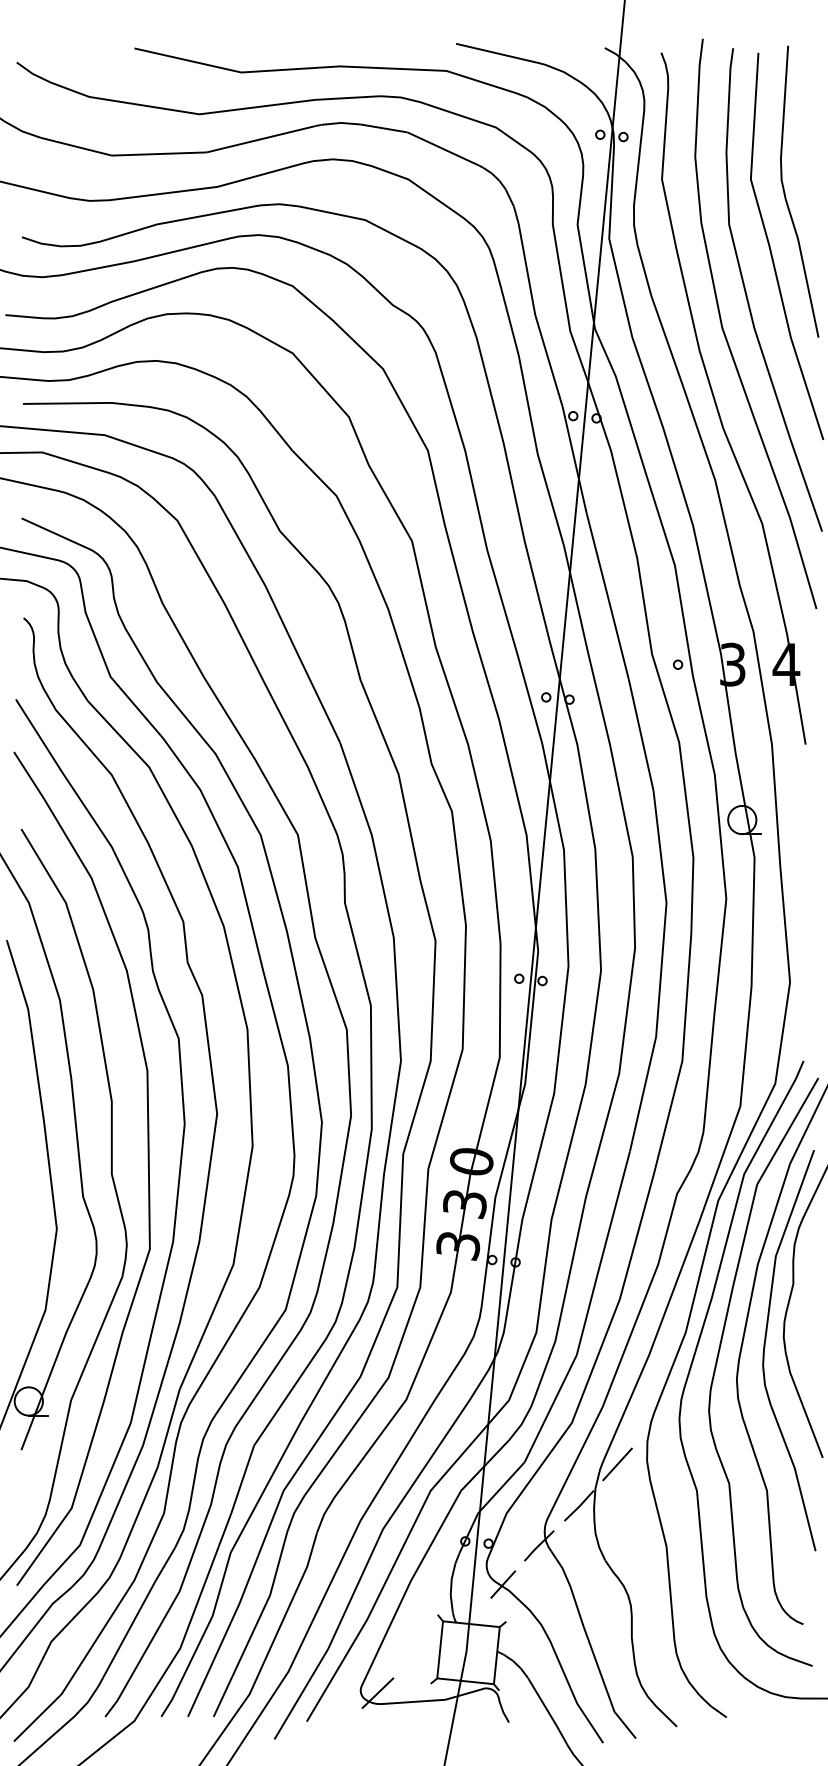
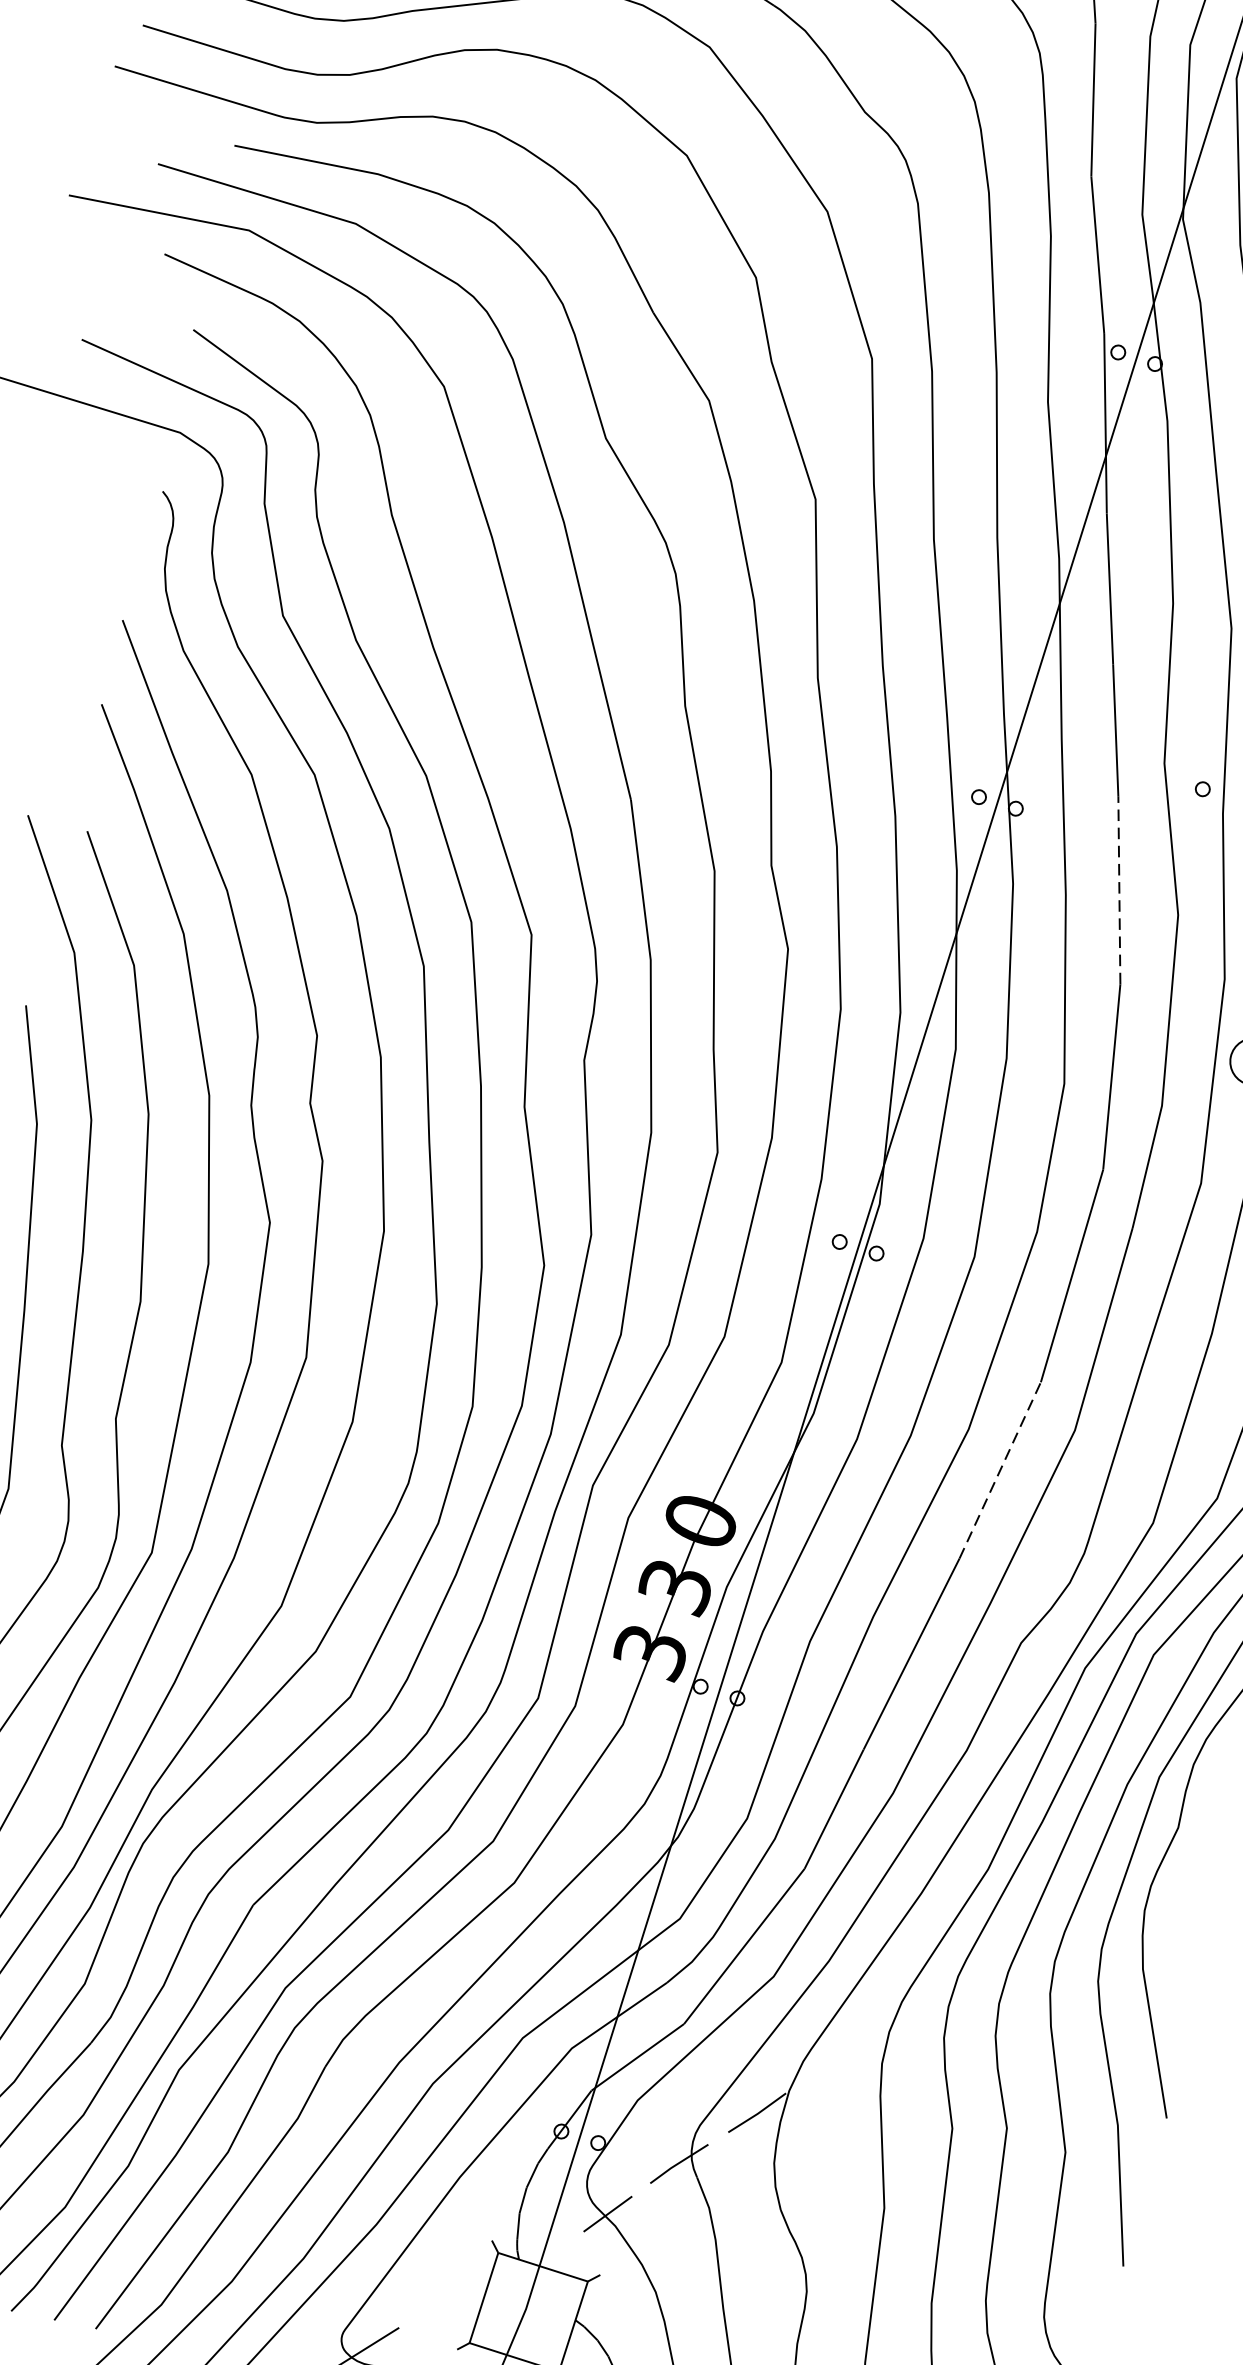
line: (641, 735) -> (1119, 890), solid -> dashed
line: (643, 1094) -> (1000, 1470), solid -> dashed
line: (617, 1464) -> (833, 2059), removed

